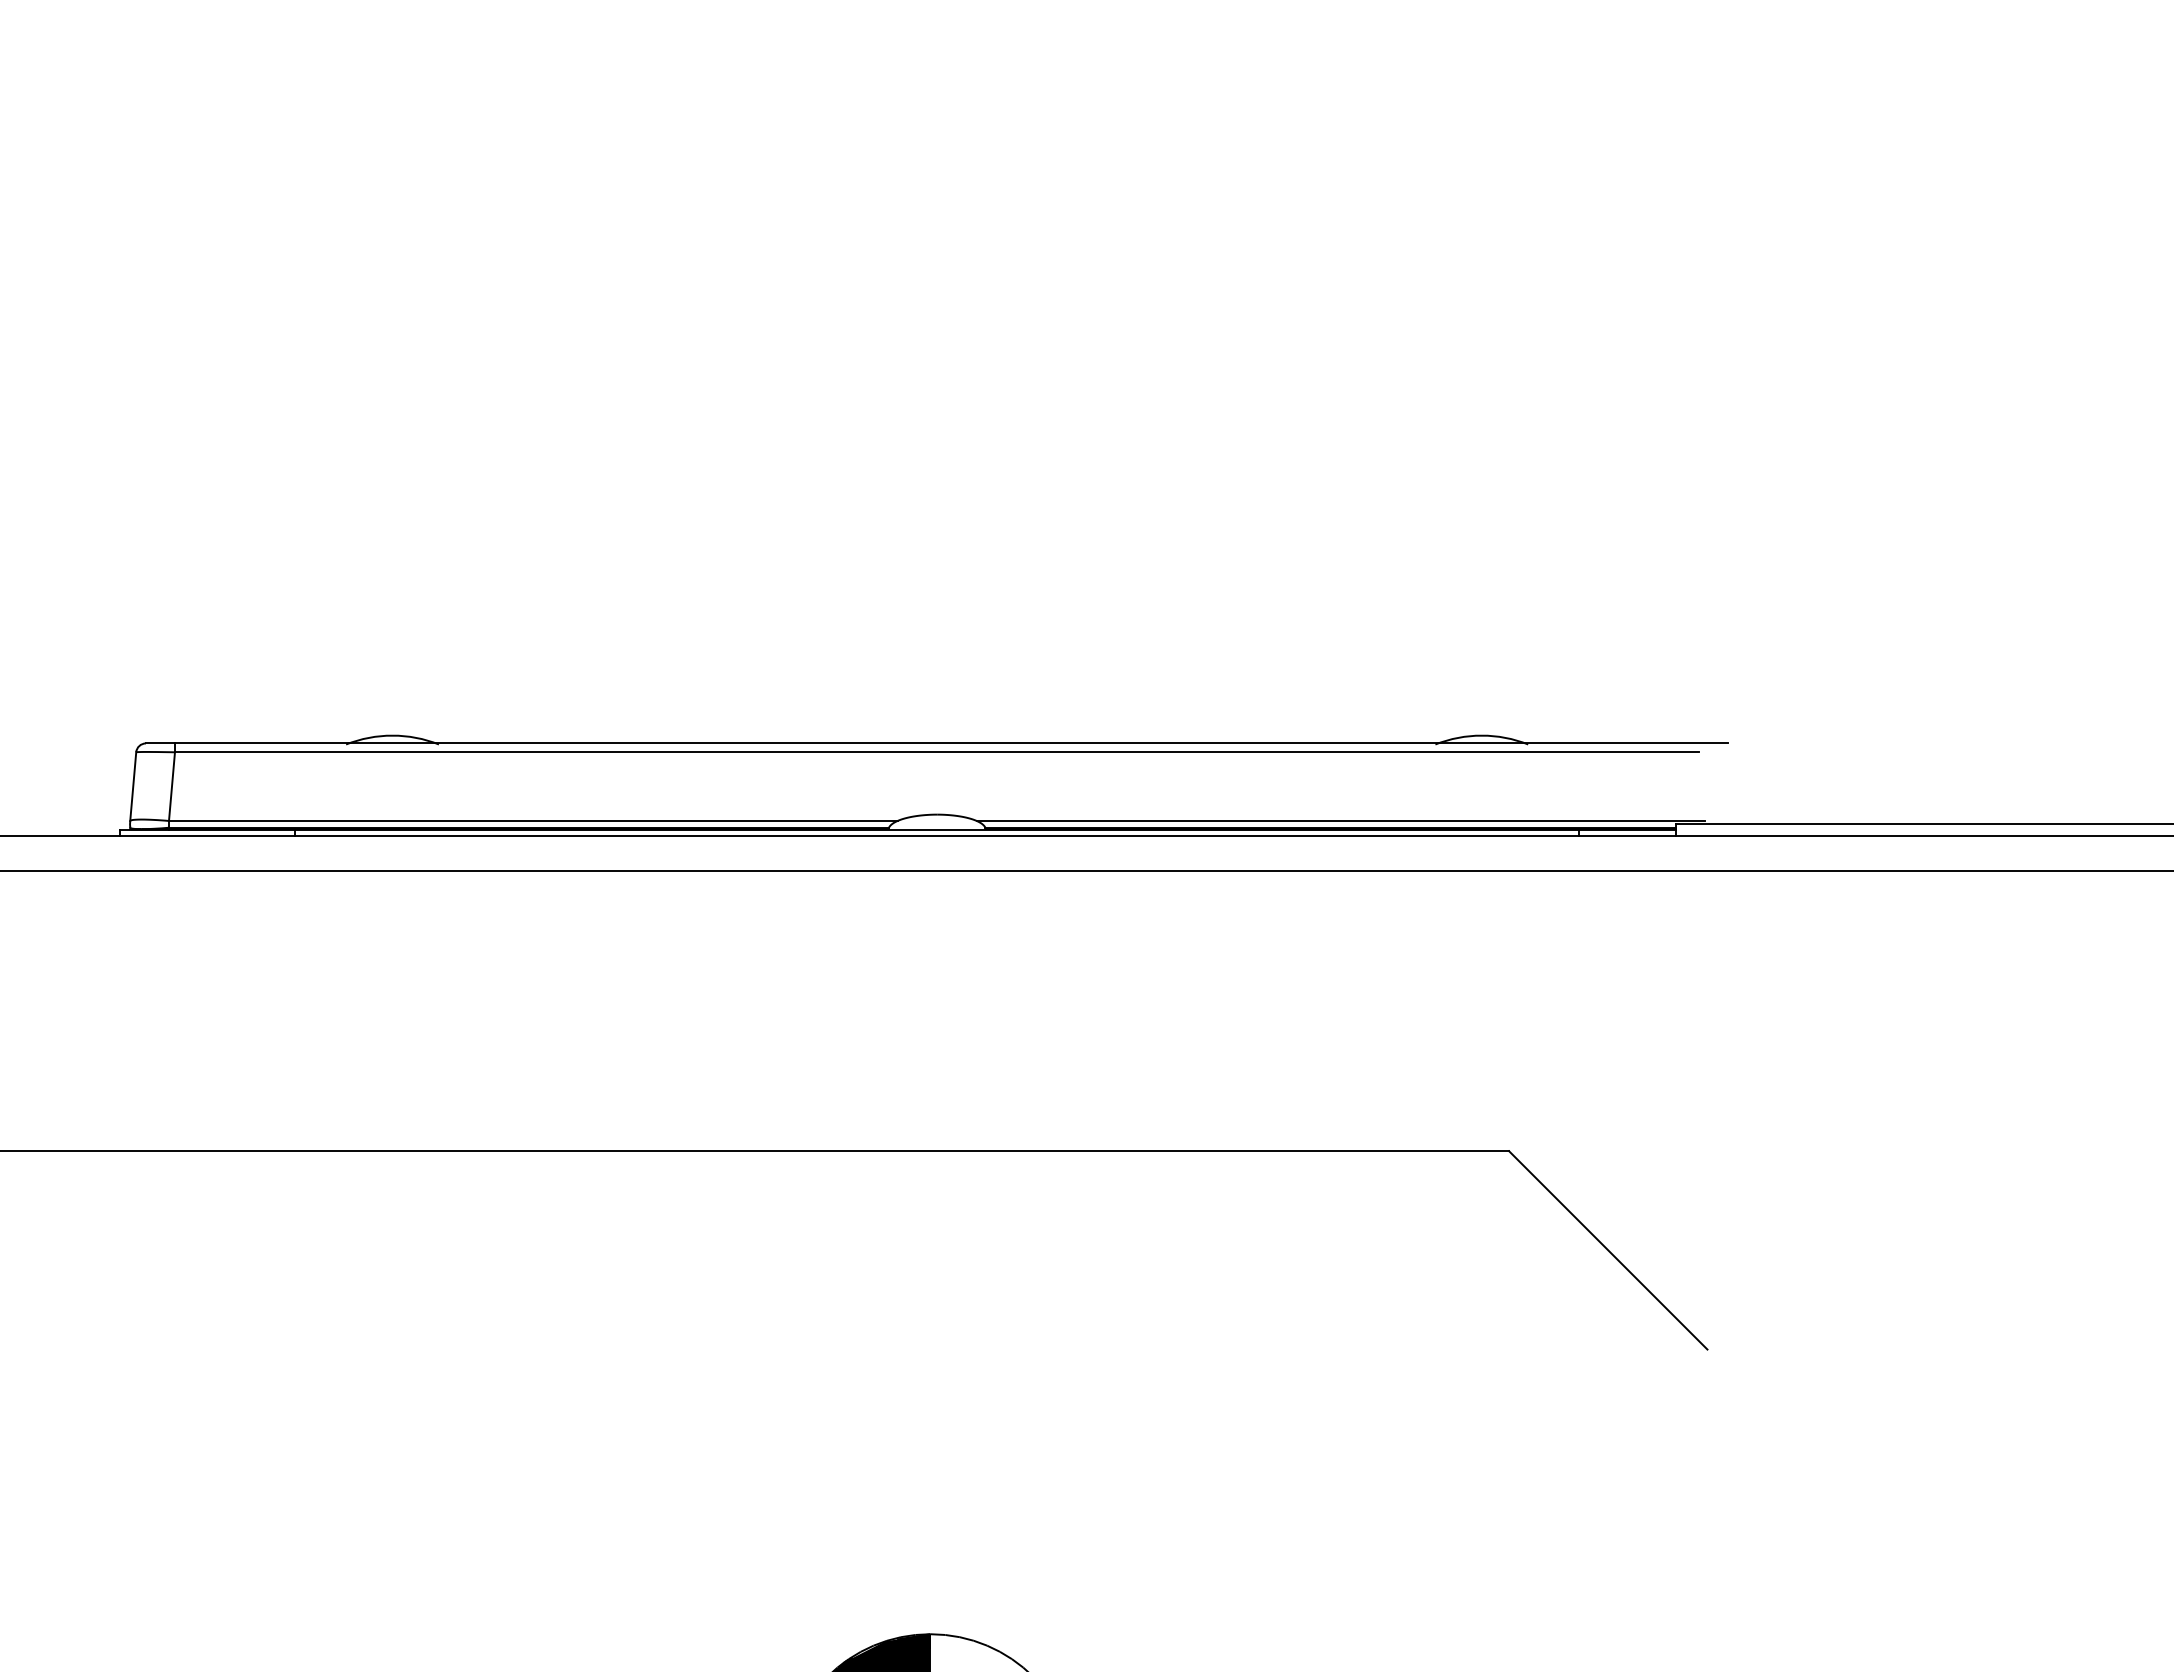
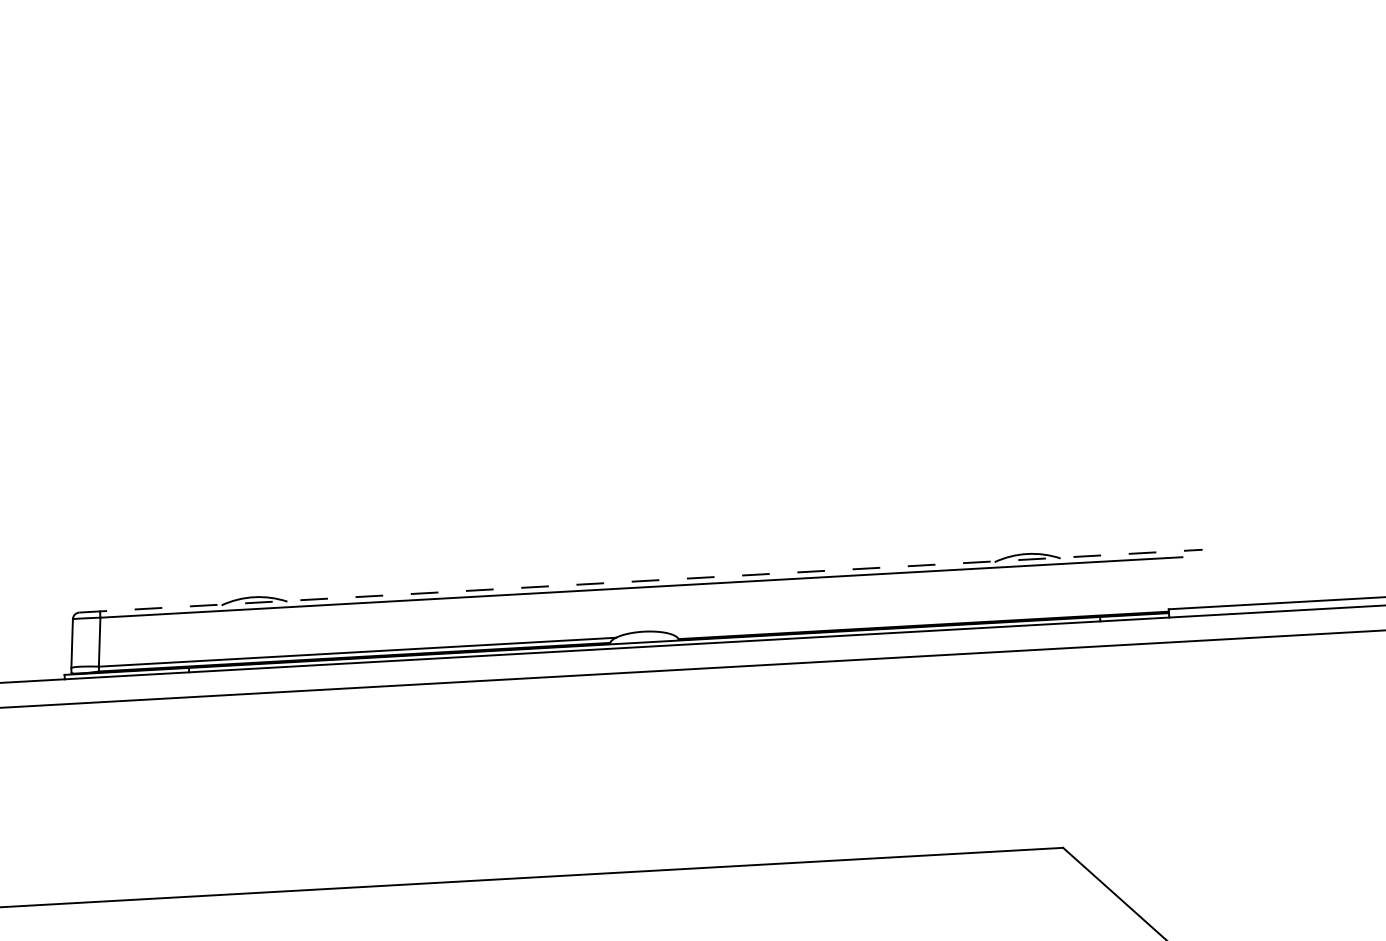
line: (937, 743) -> (641, 581), solid -> dashed
line: (1340, 820) -> (930, 619), removed

